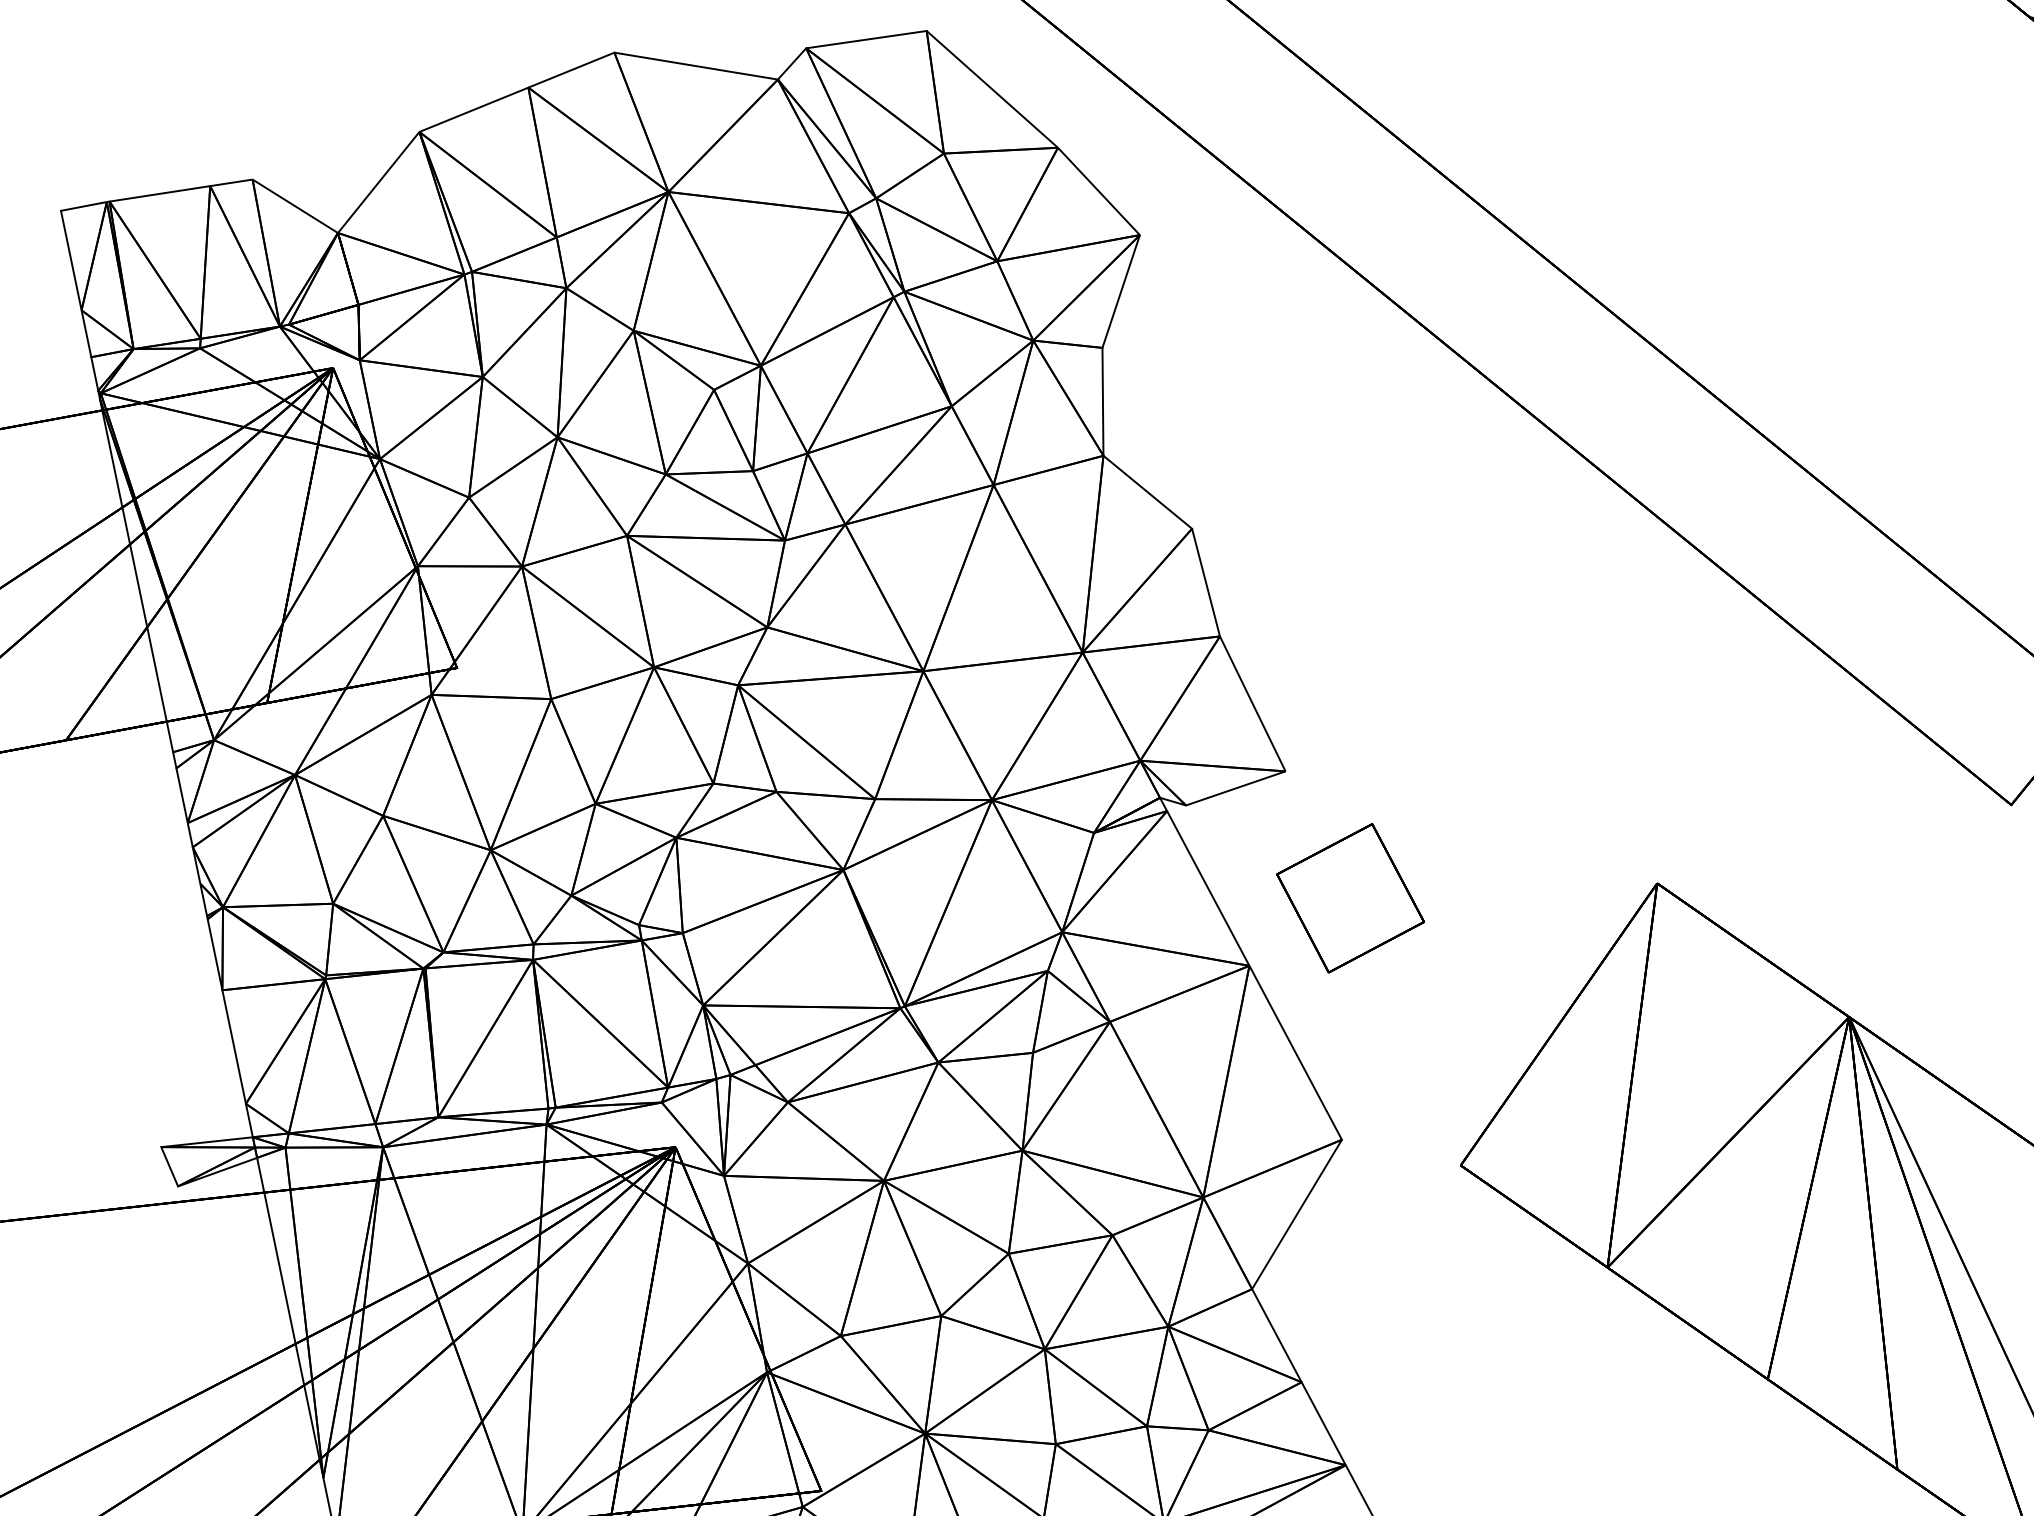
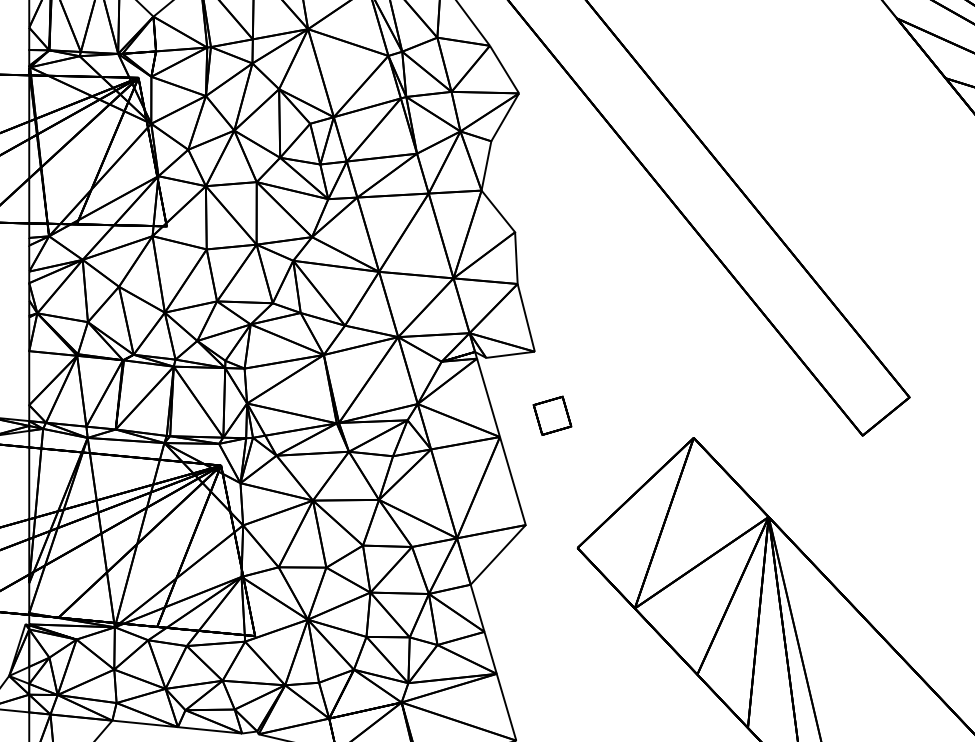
part: (1350, 897) -> (552, 415), size x0.6

